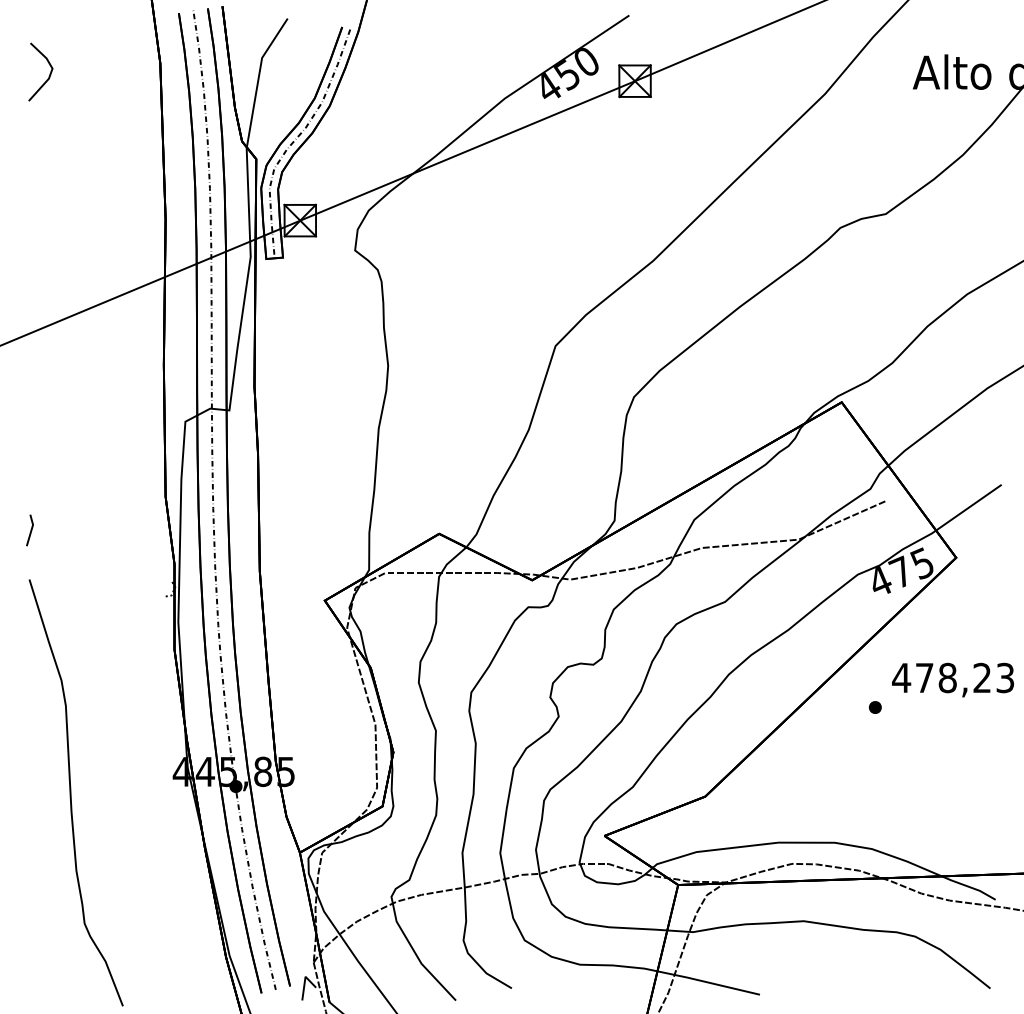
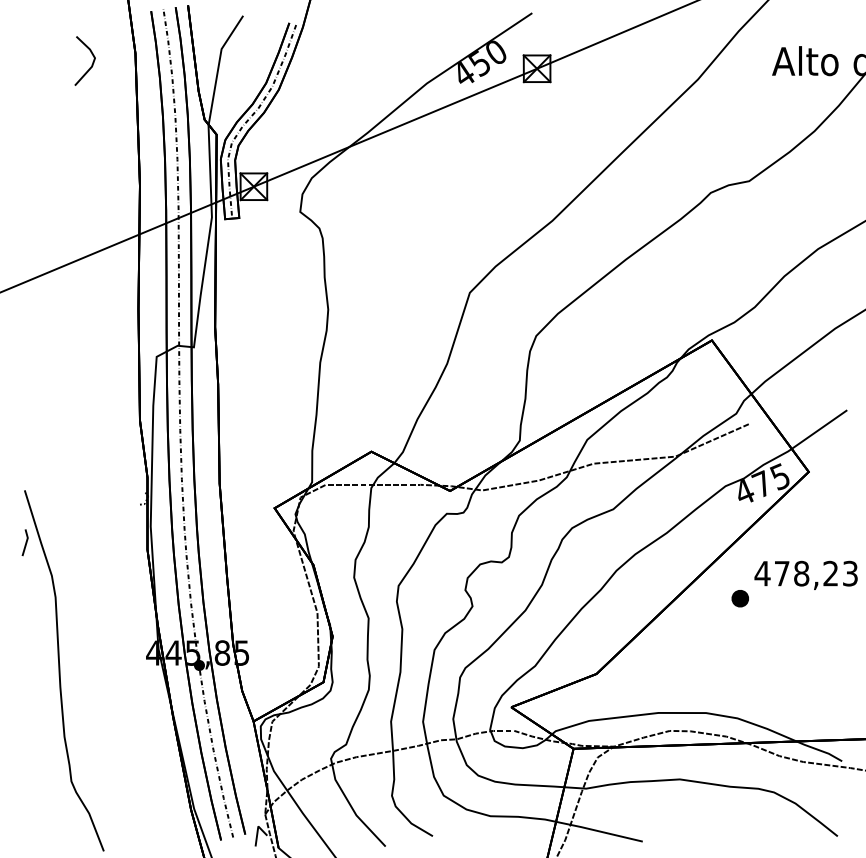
line: (49, 73) -> (92, 62), moved
line: (30, 530) -> (25, 542), moved
part: (875, 707) -> (740, 598), size x1.6

